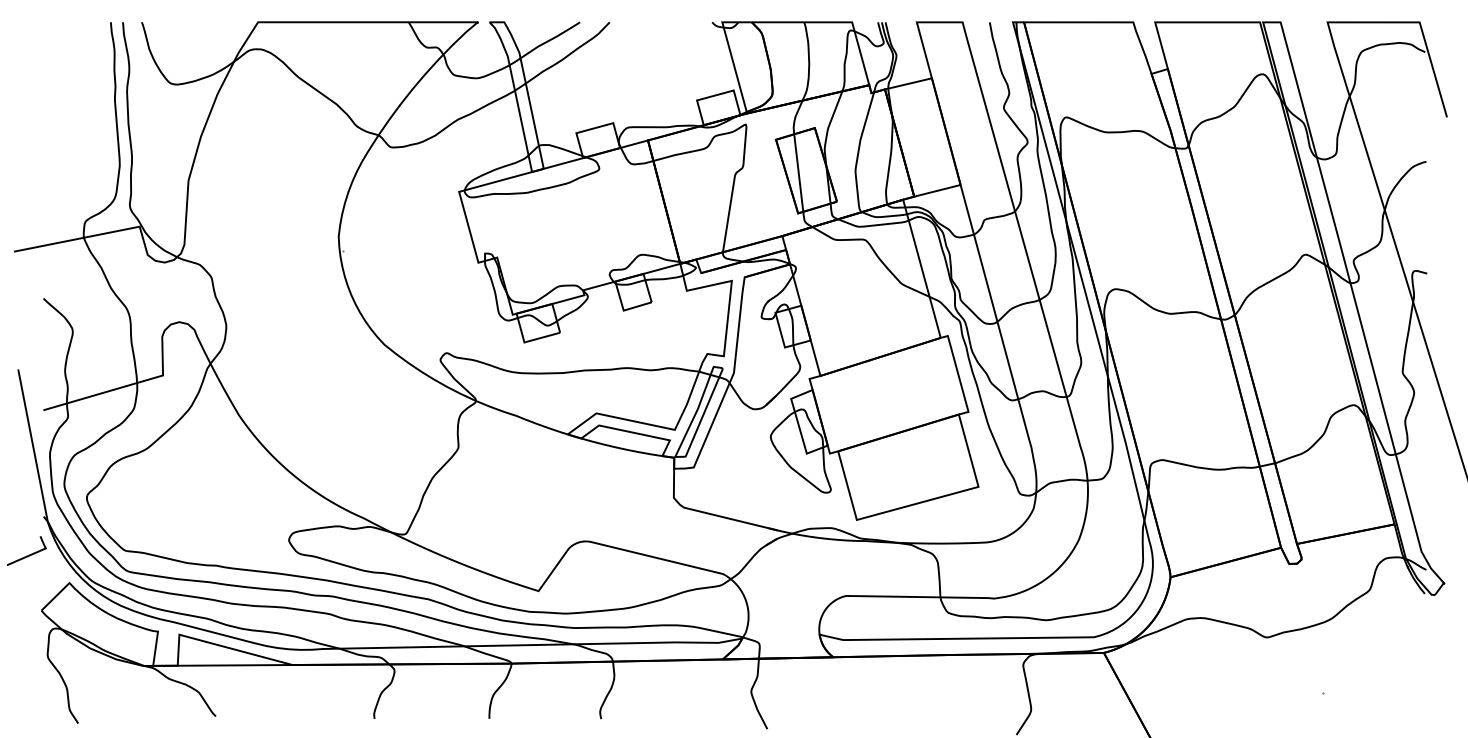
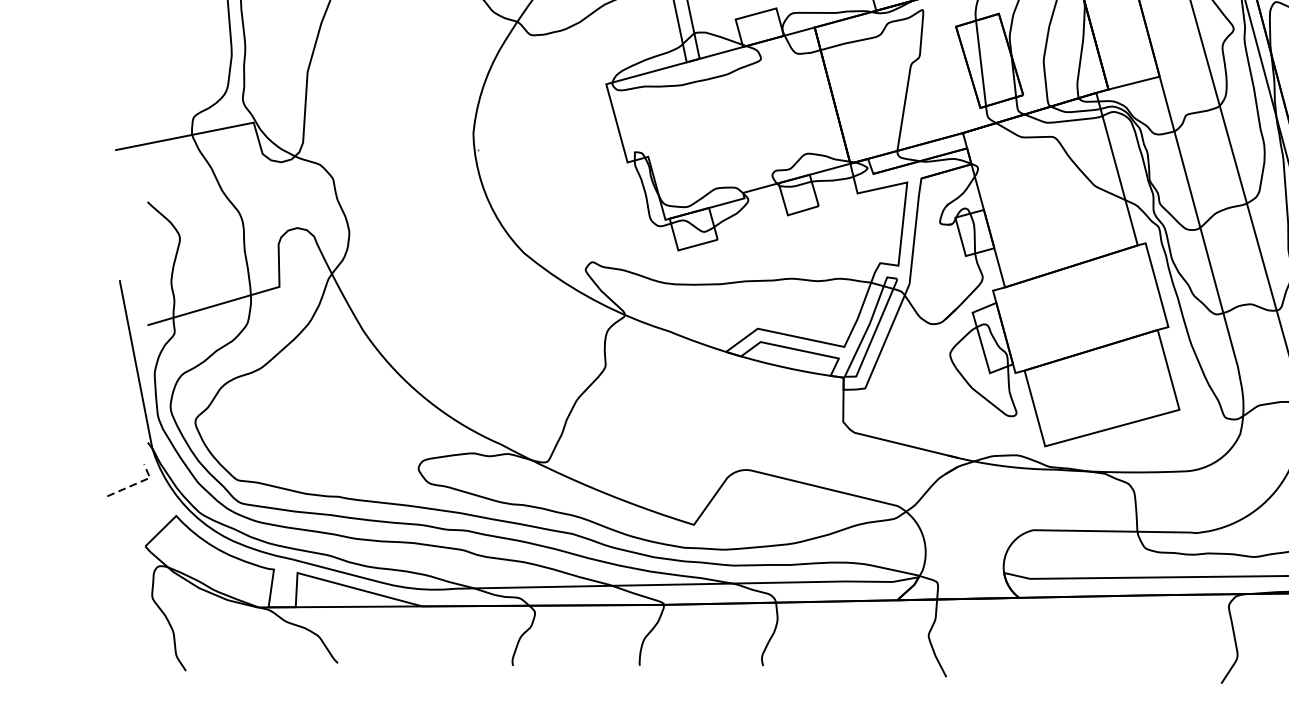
line: (34, 553) -> (137, 483), solid -> dashed

